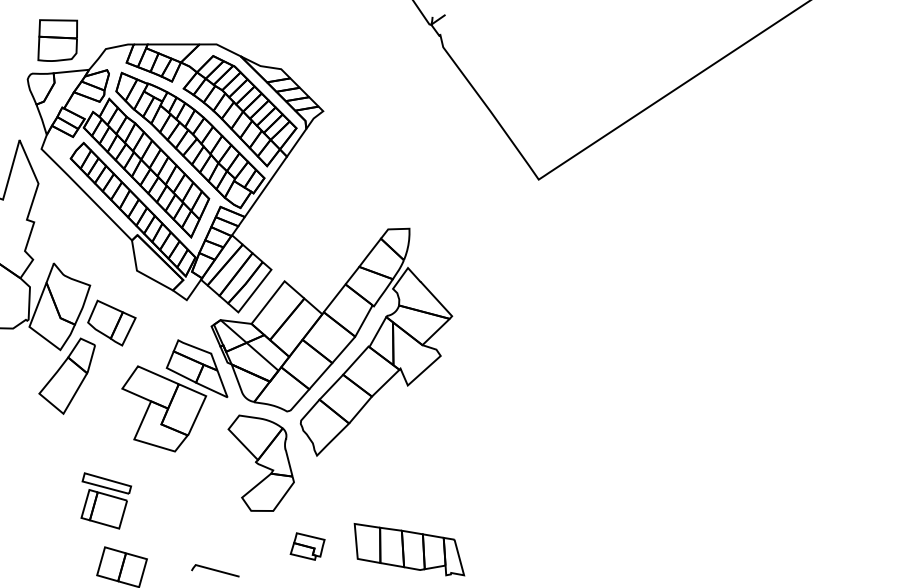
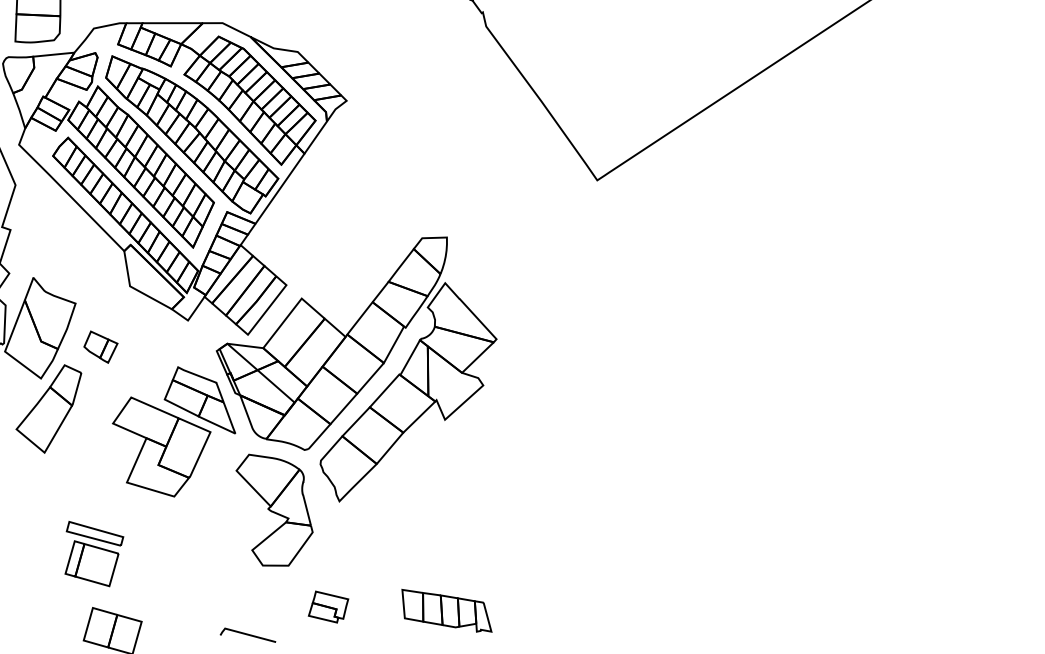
part: (111, 322) -> (100, 346), size x0.6
part: (409, 549) -> (446, 610), size x0.7
line: (215, 570) -> (248, 634), moved

